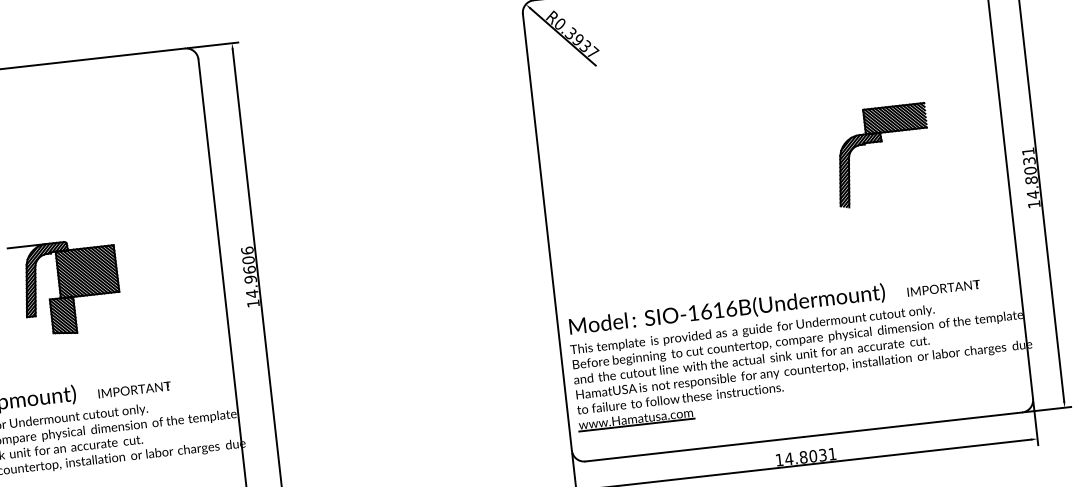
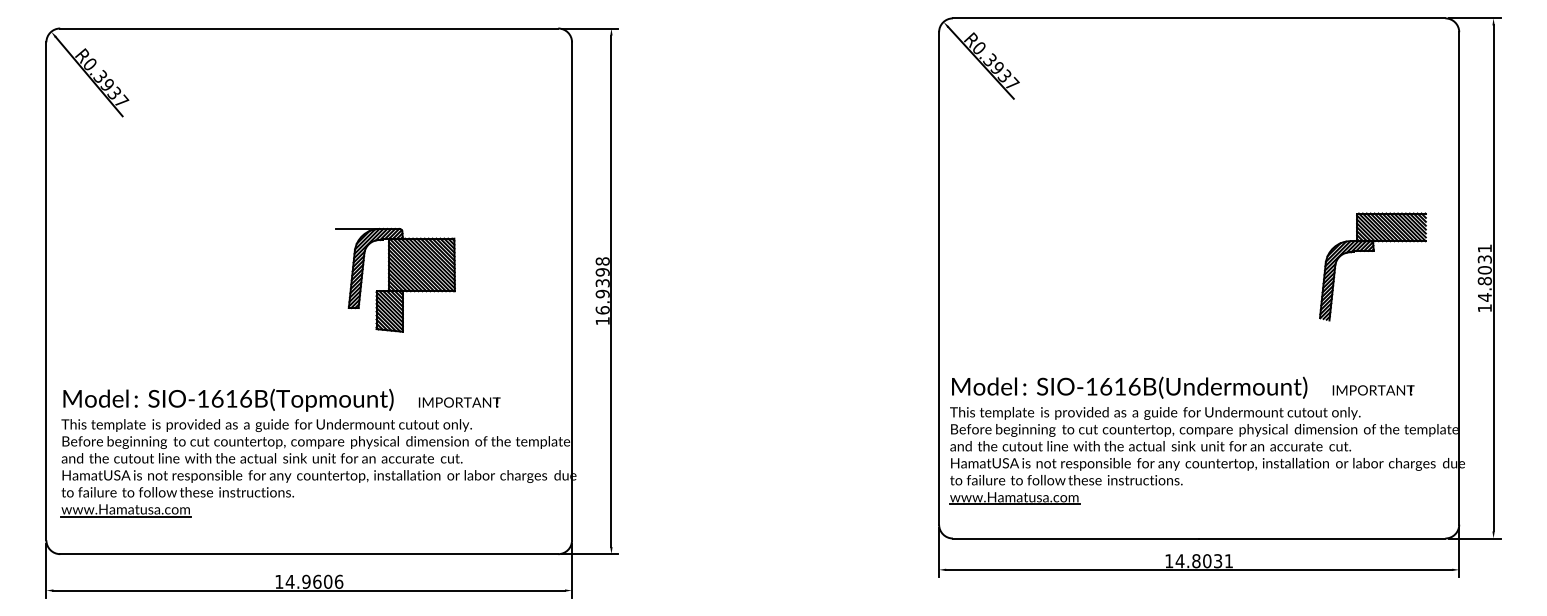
part: (880, 141) -> (1372, 251), moved
text: (249, 271) -> (602, 285), 14.9606 -> 16.9398

